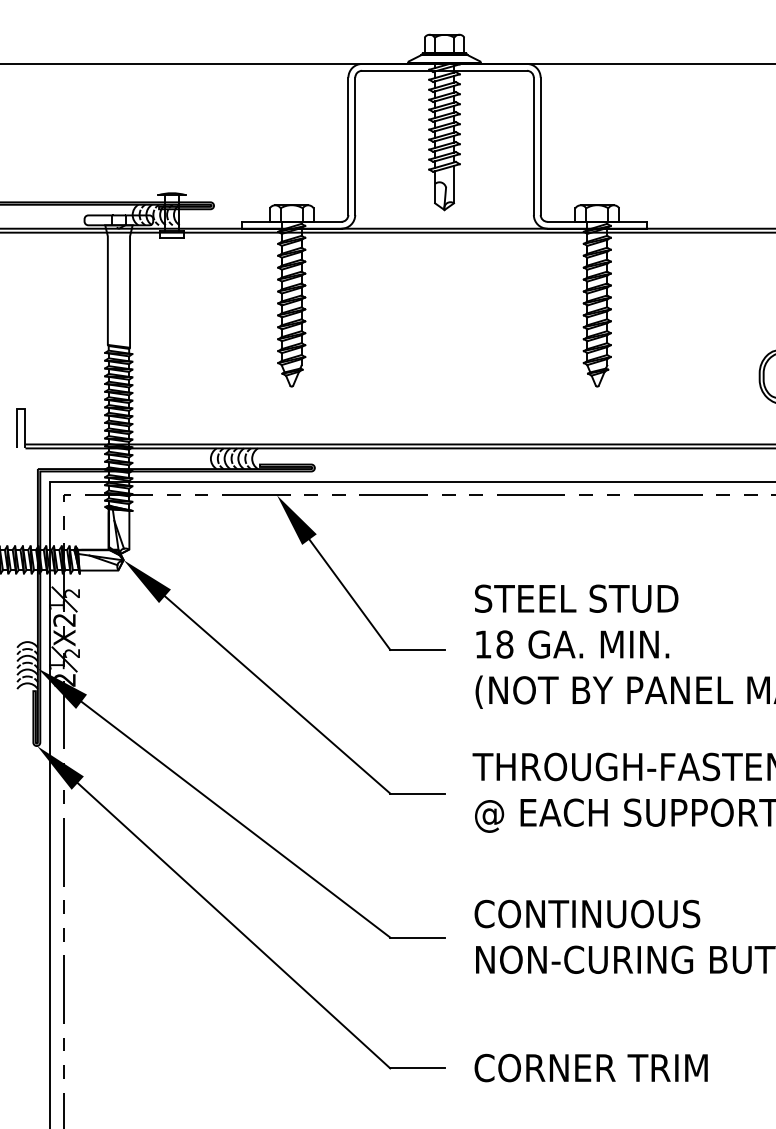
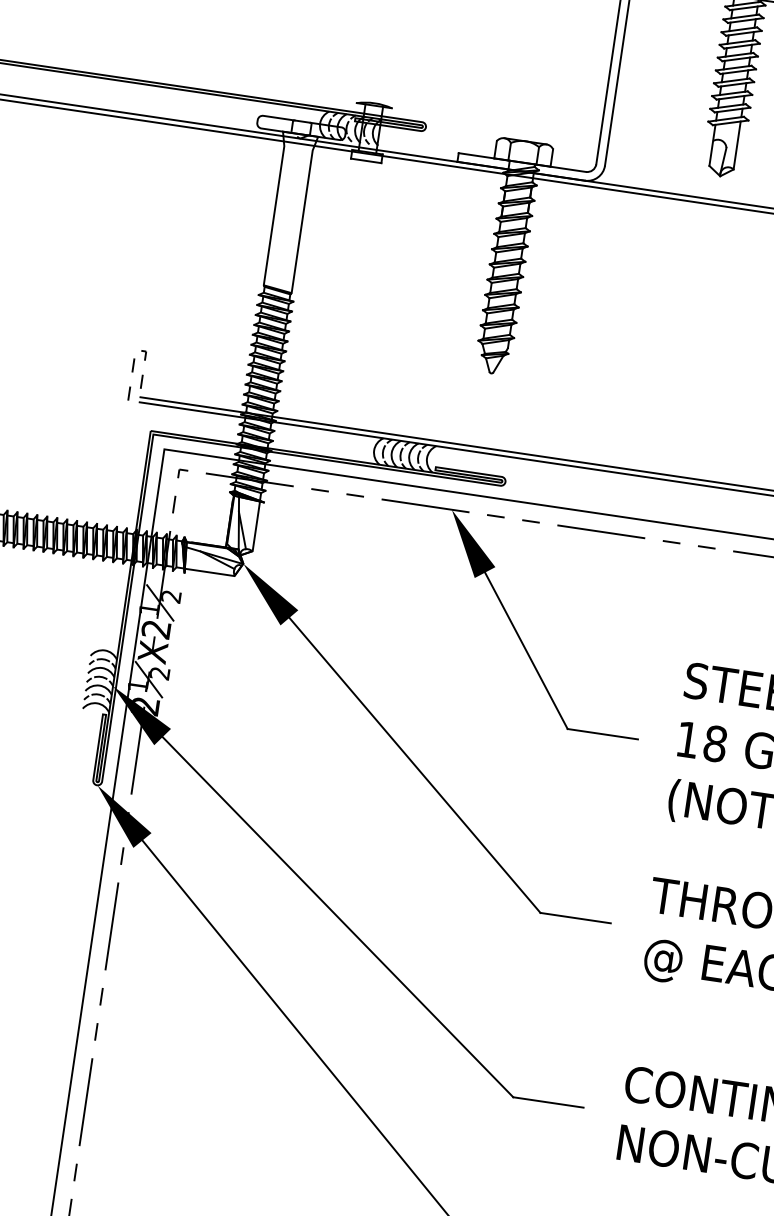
line: (21, 408) -> (141, 350), solid -> dashed

